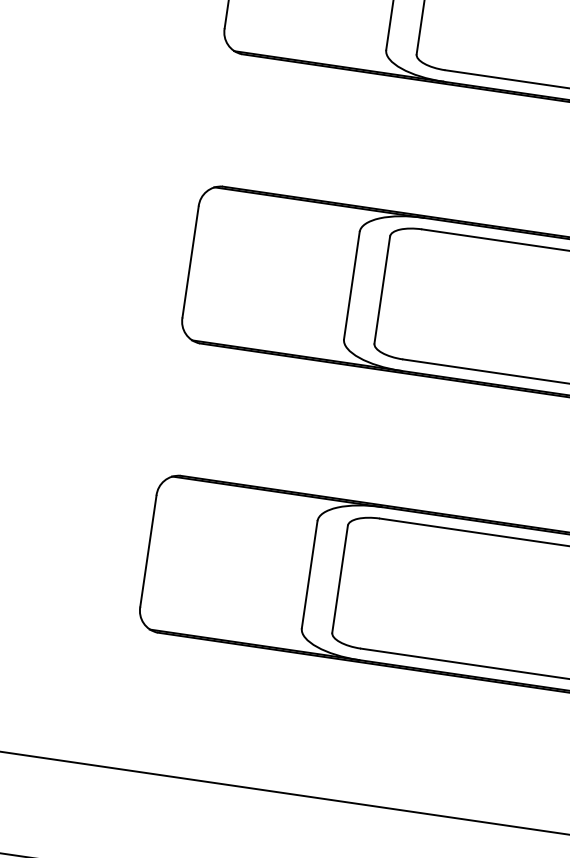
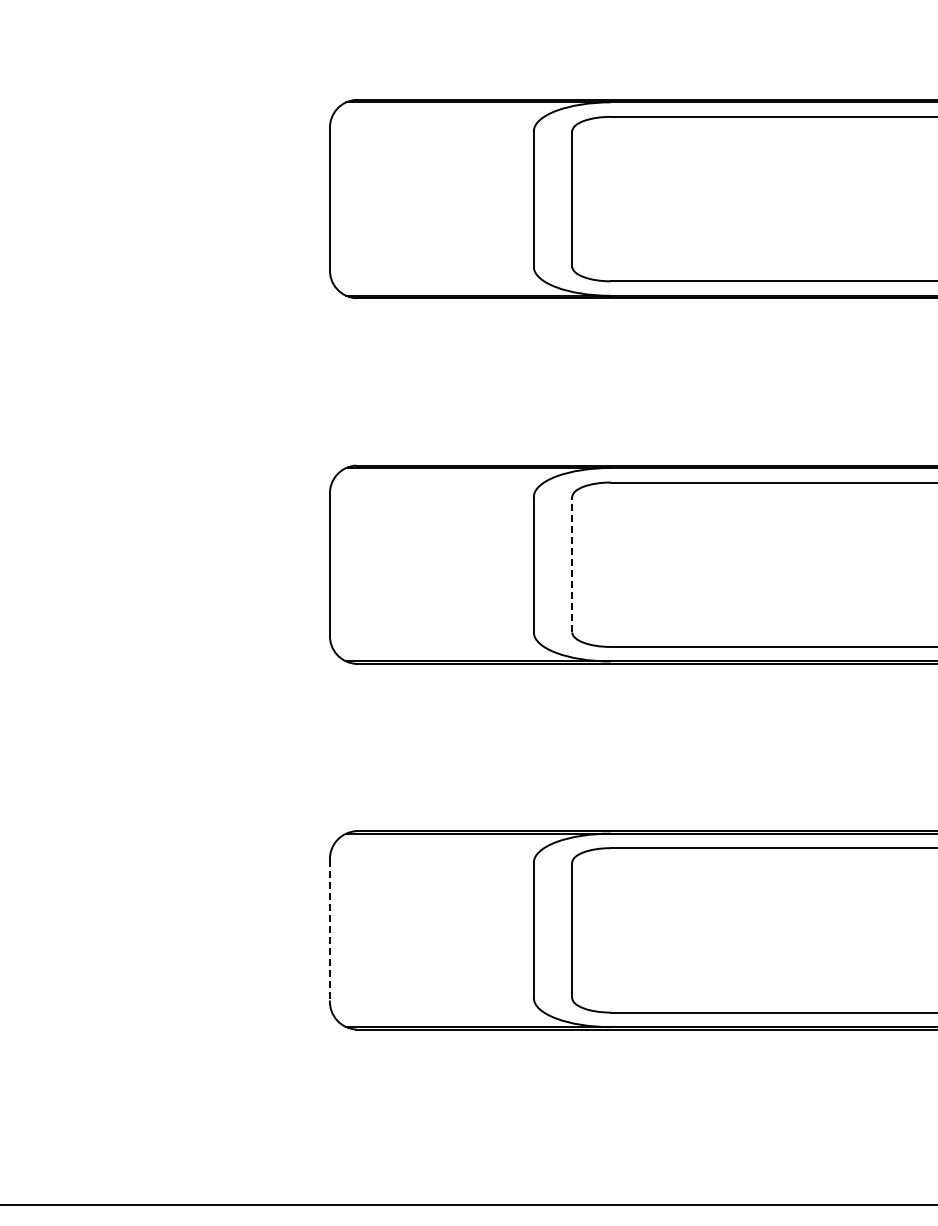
line: (382, 289) -> (572, 564), solid -> dashed
line: (148, 551) -> (329, 930), solid -> dashed

